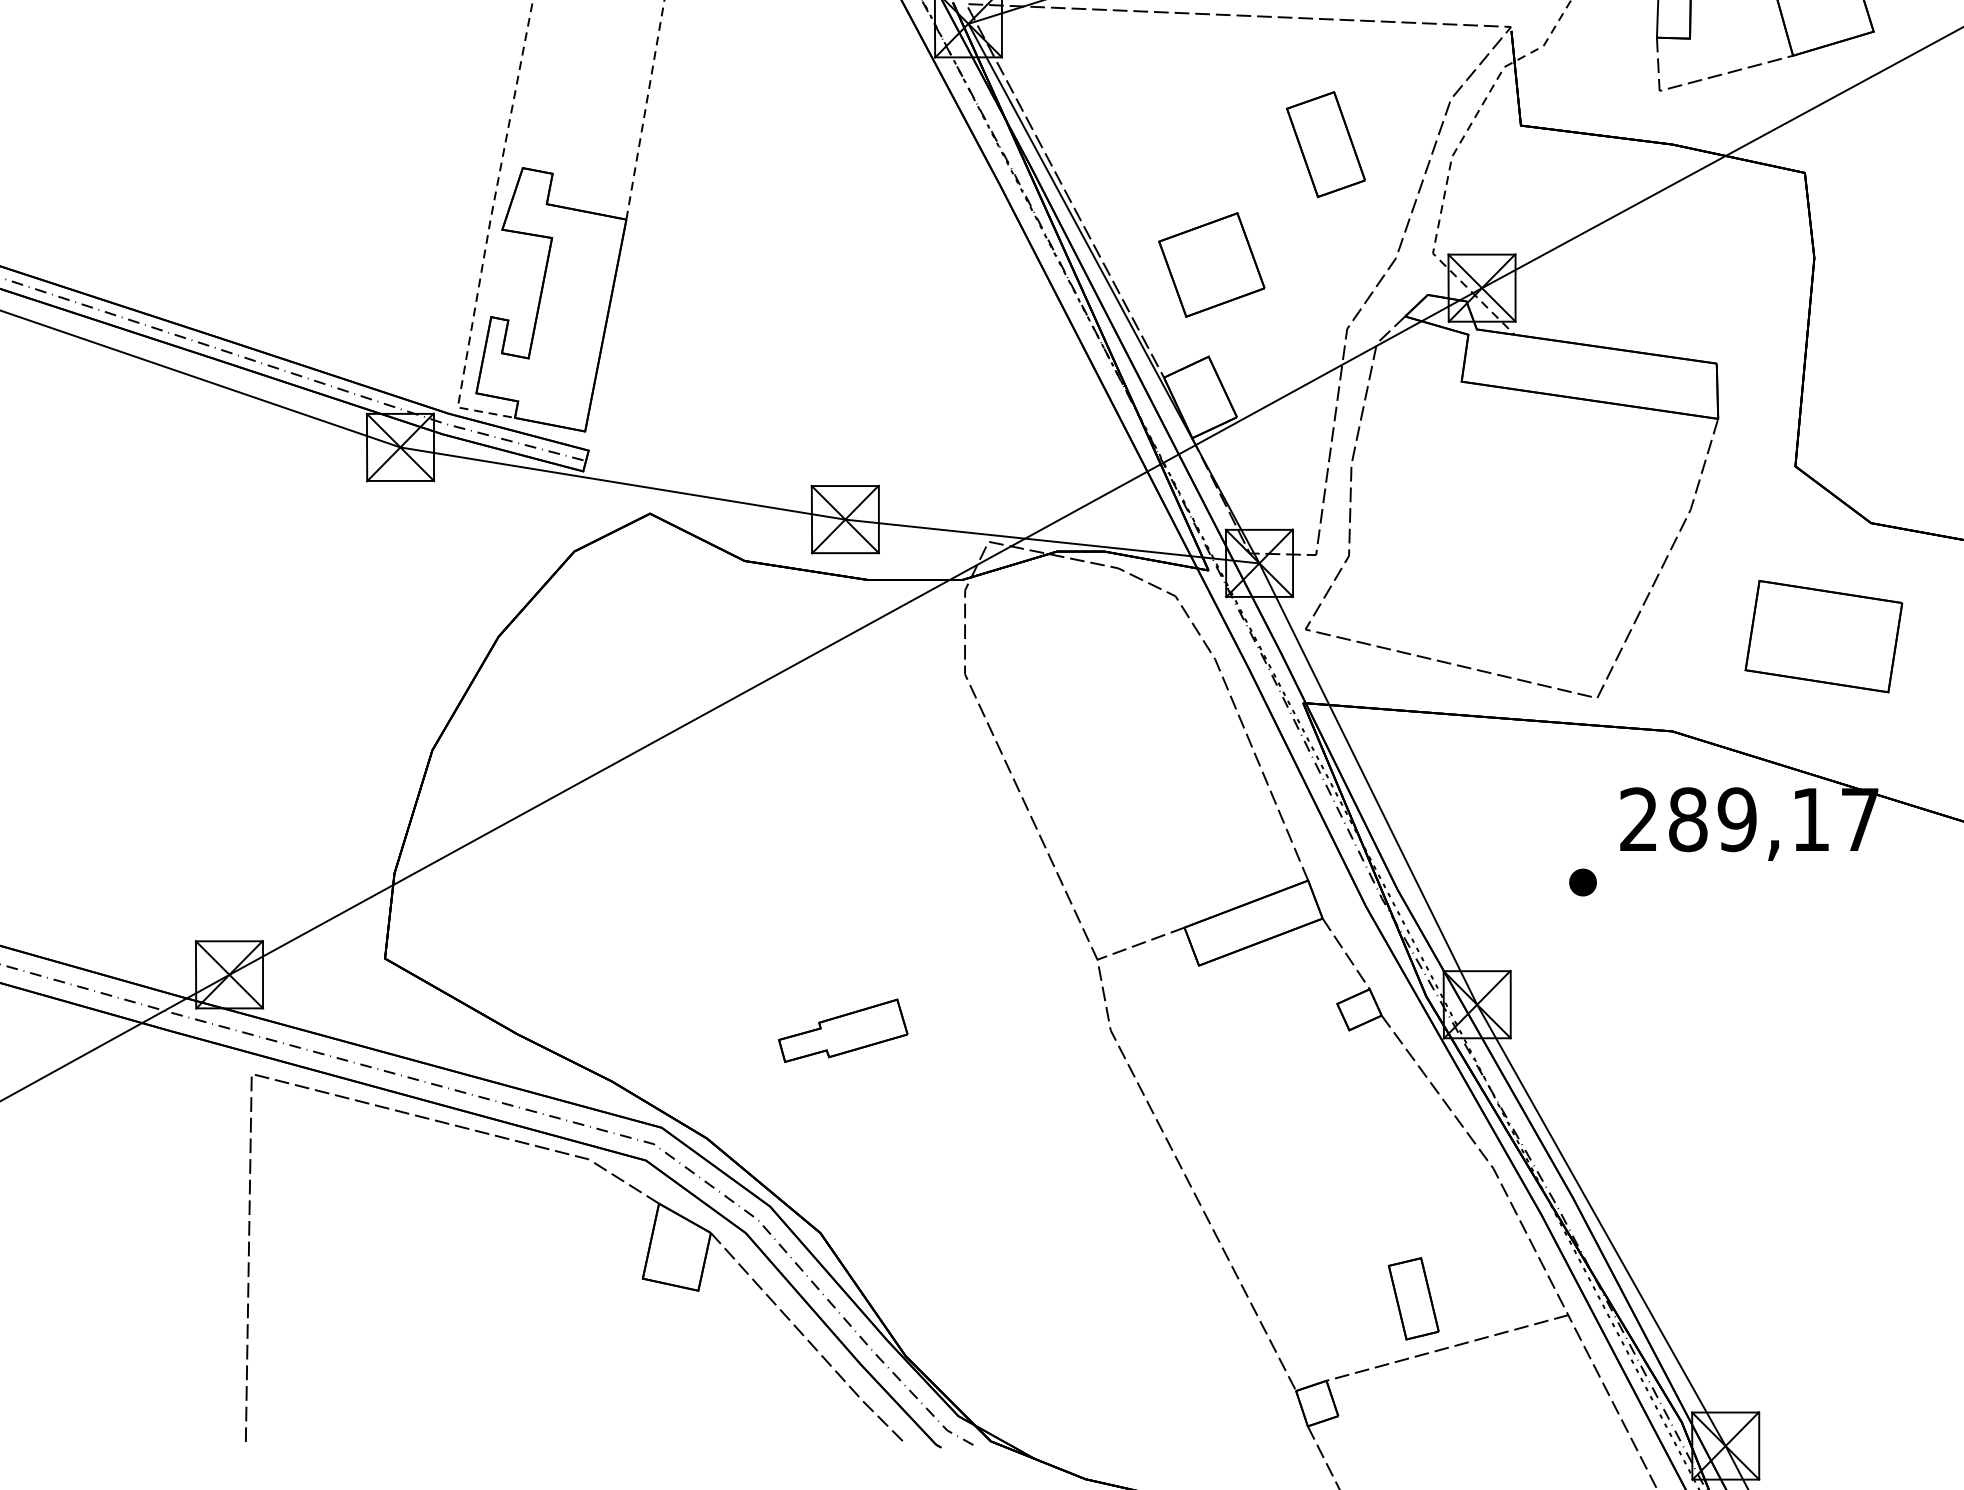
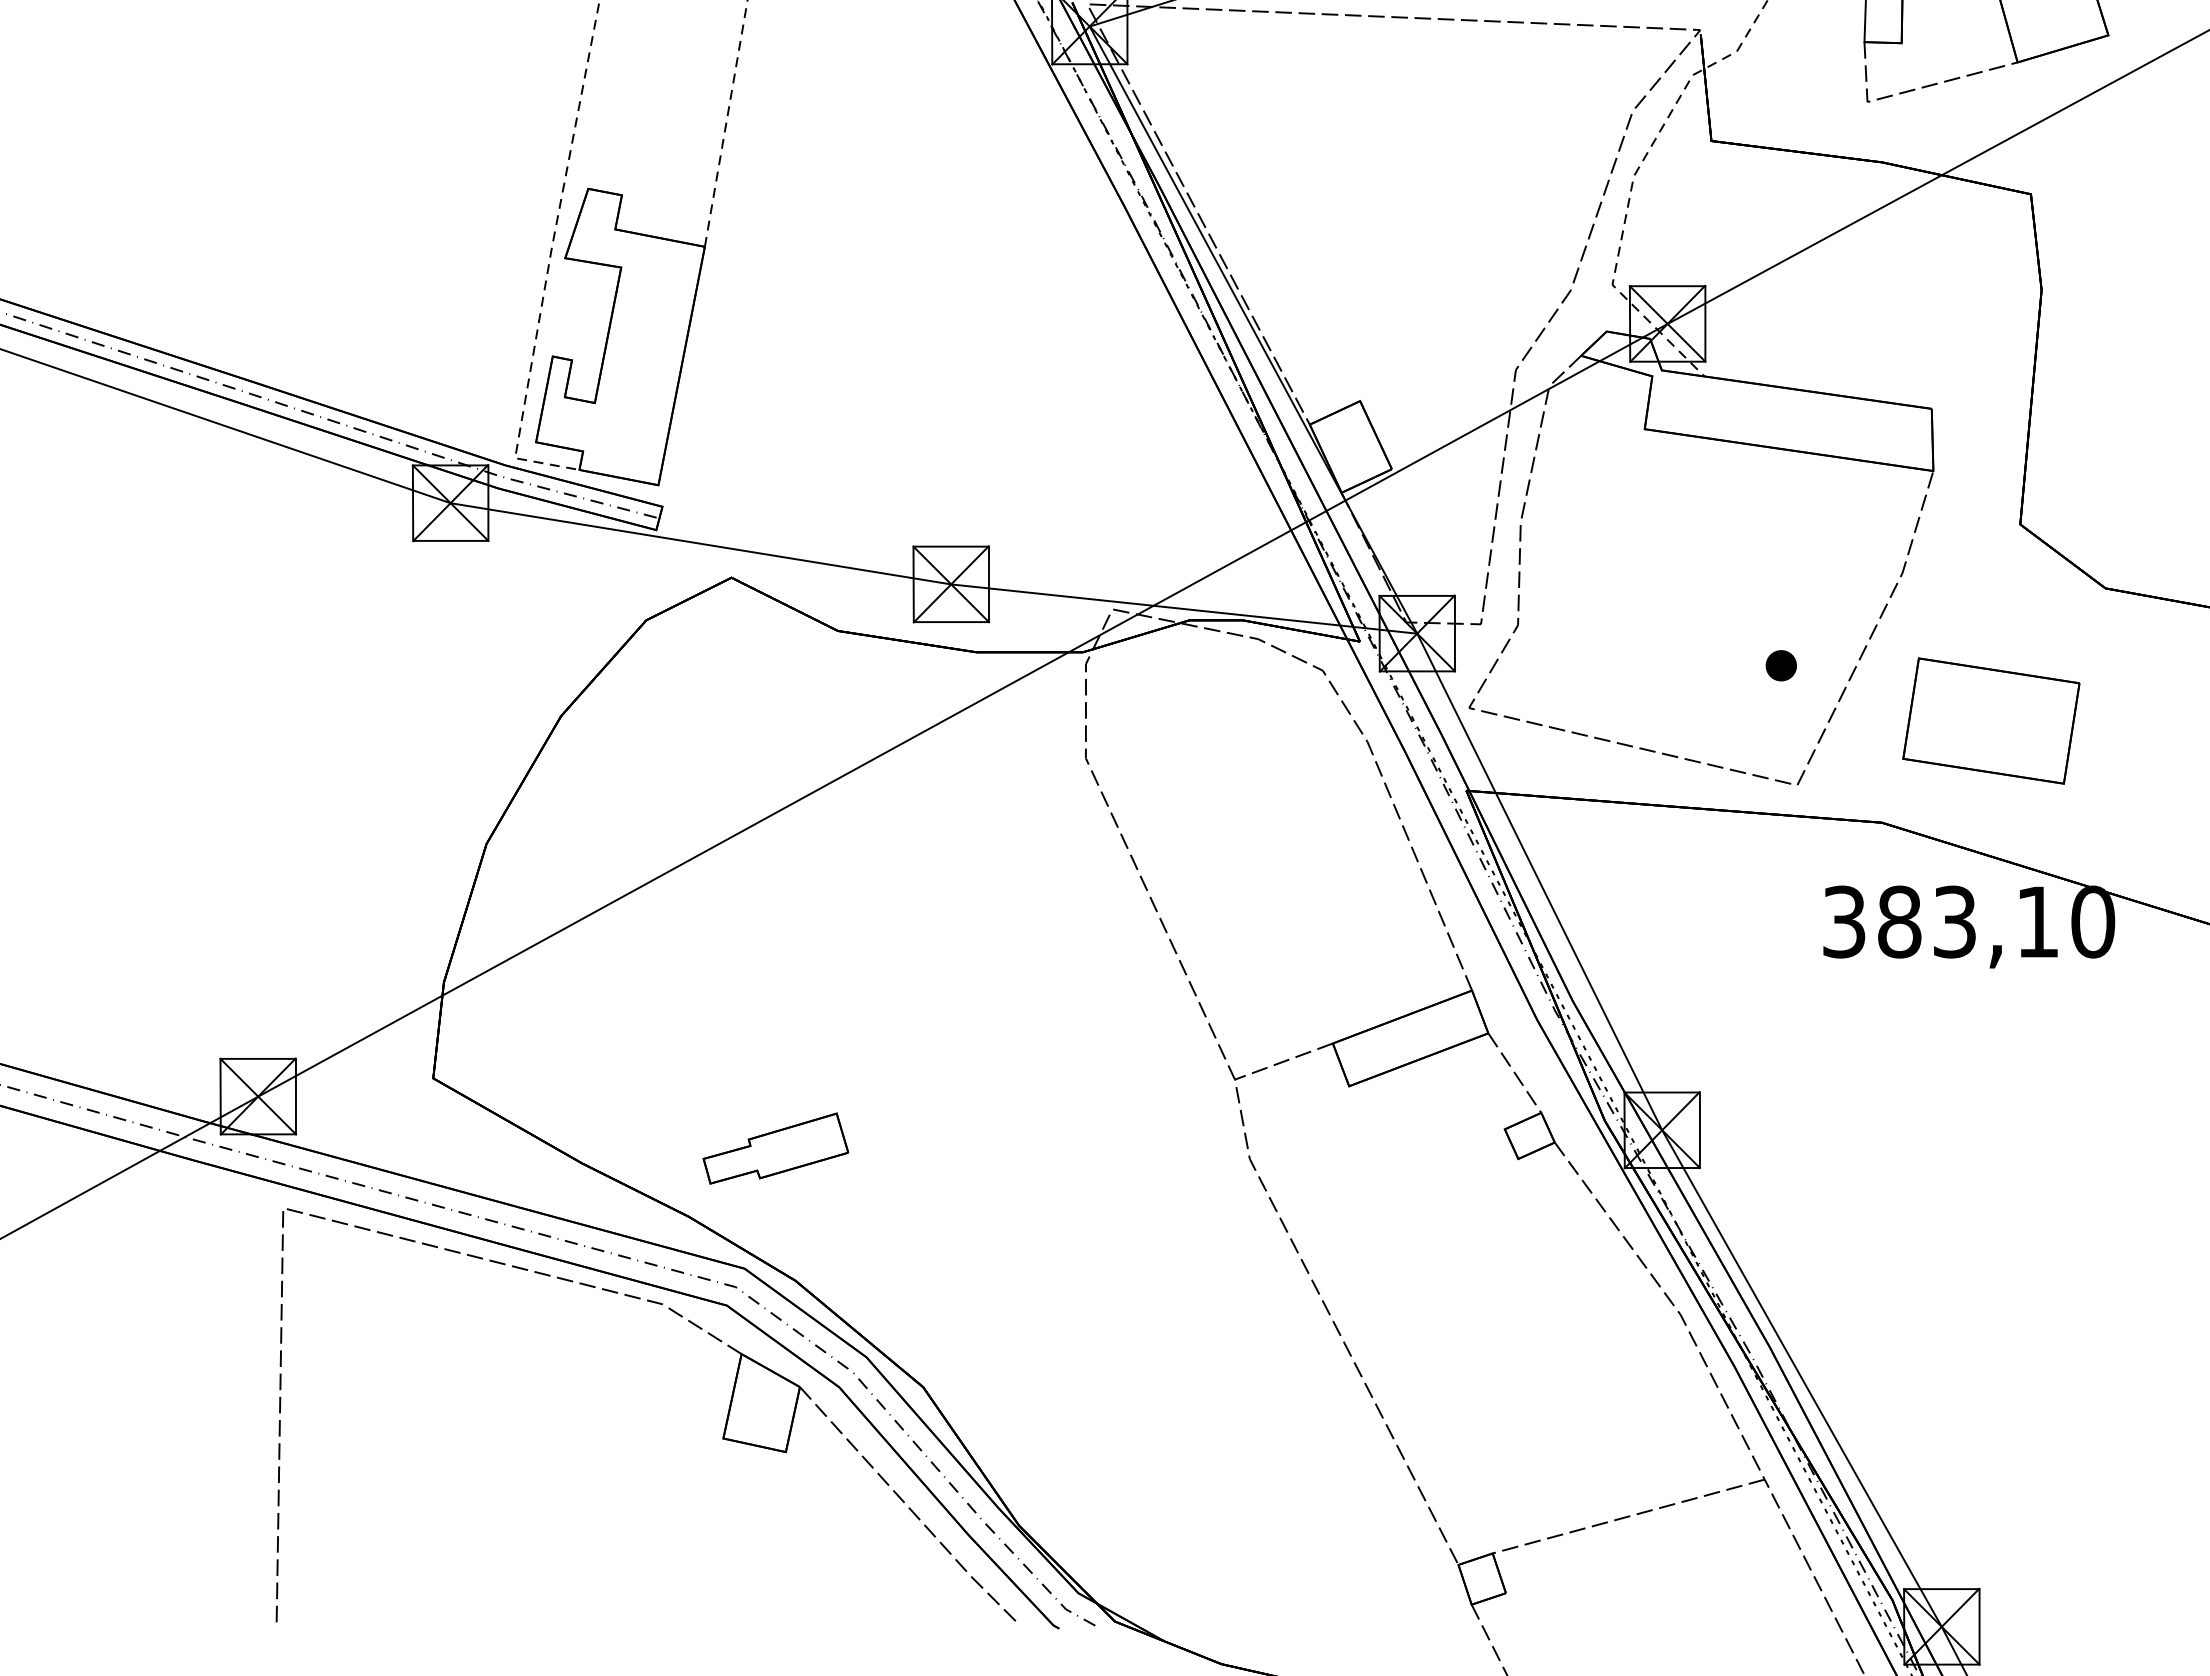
part: (1325, 144) -> (1491, 162), removed
part: (1211, 264) -> (1363, 297), removed
part: (1824, 636) -> (1991, 720), moved
text: (1750, 819) -> (1969, 921), 289,17 -> 383,10
part: (1582, 882) -> (1780, 665), moved
part: (842, 1030) -> (775, 1148), moved
part: (1413, 1298) -> (1590, 1460), removed

